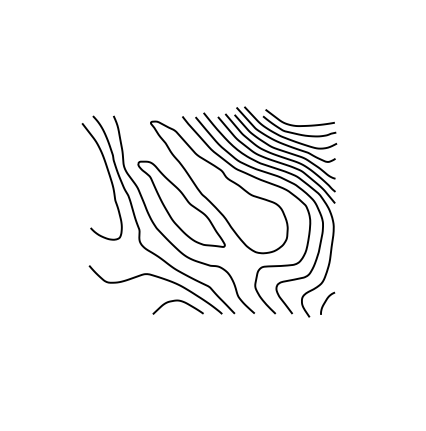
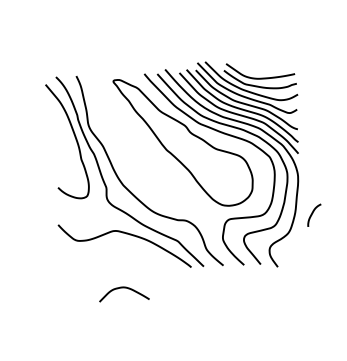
part: (181, 203) -> (146, 159), removed
curve: (177, 301) -> (123, 288), moved
curve: (326, 301) -> (313, 213), moved

